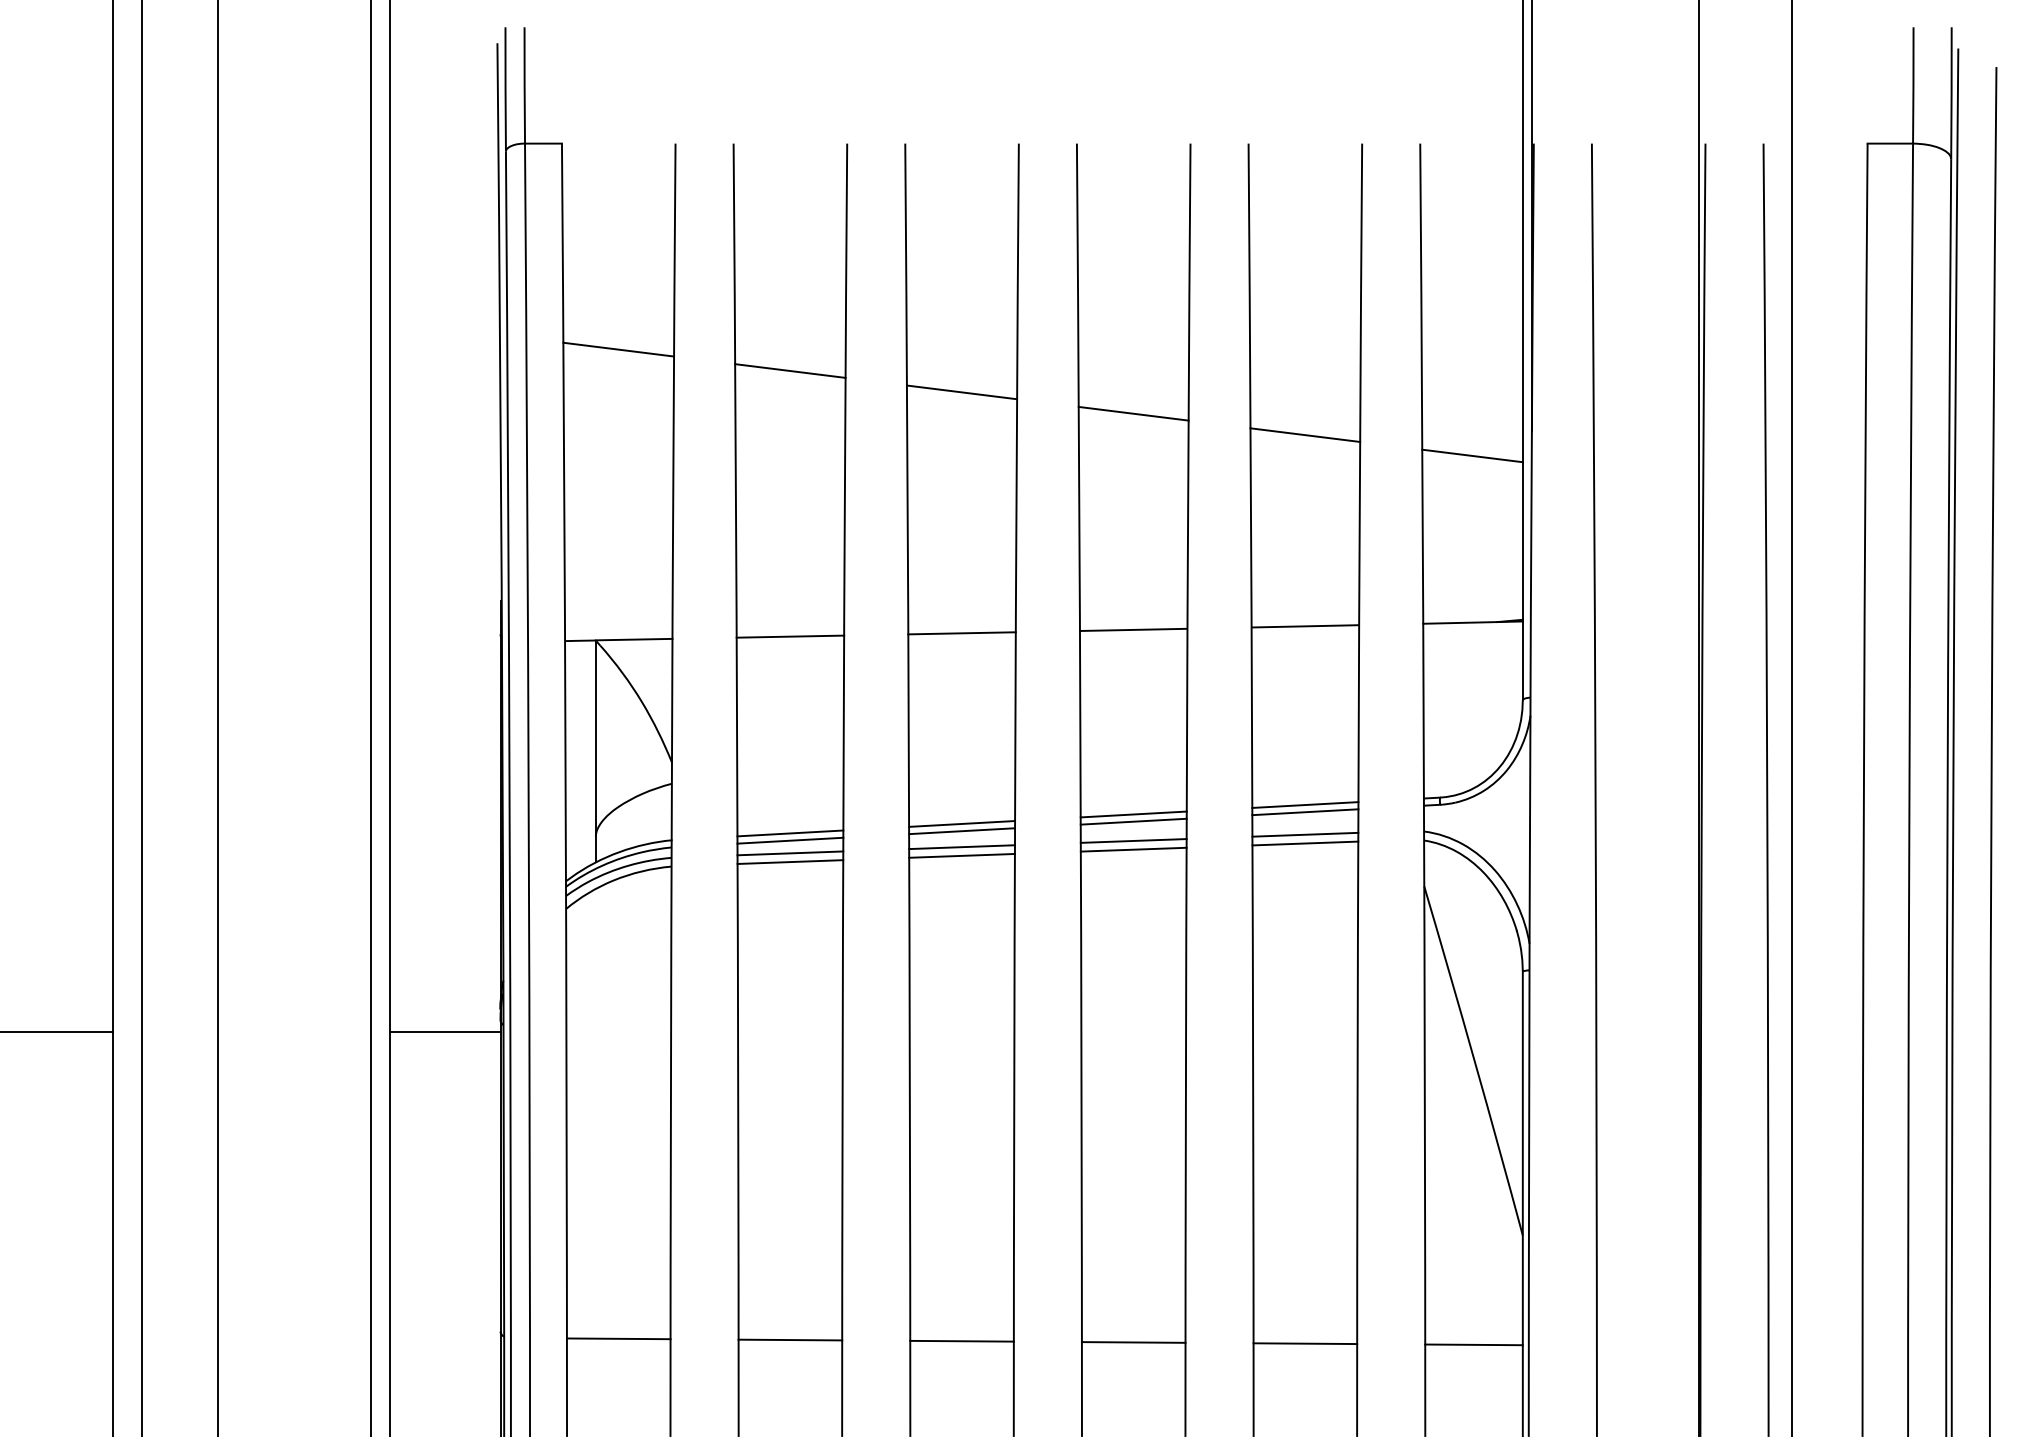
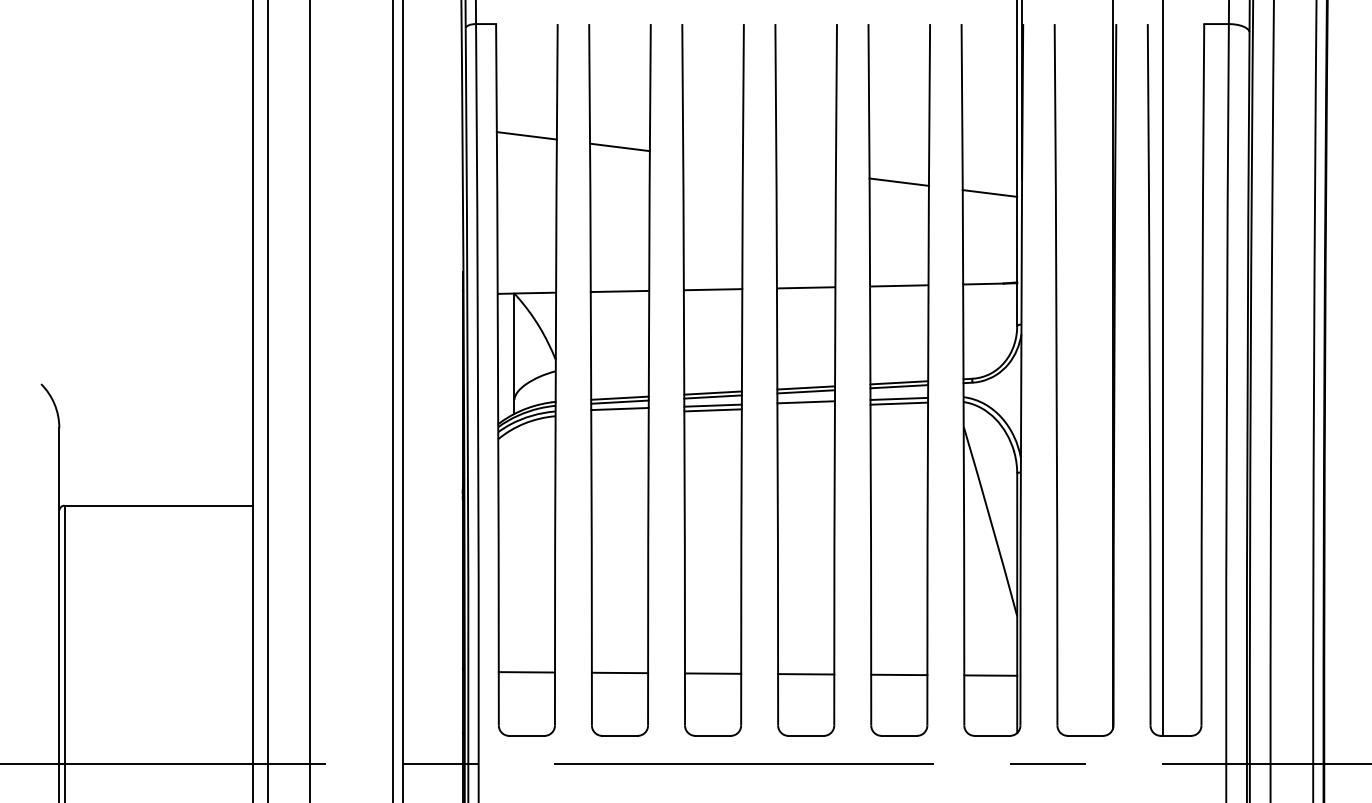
line: (960, 391) -> (712, 158), removed
line: (1132, 413) -> (805, 170), removed
line: (1132, 850) -> (805, 407), removed
line: (789, 861) -> (619, 413), removed
line: (444, 1031) -> (432, 505), removed

